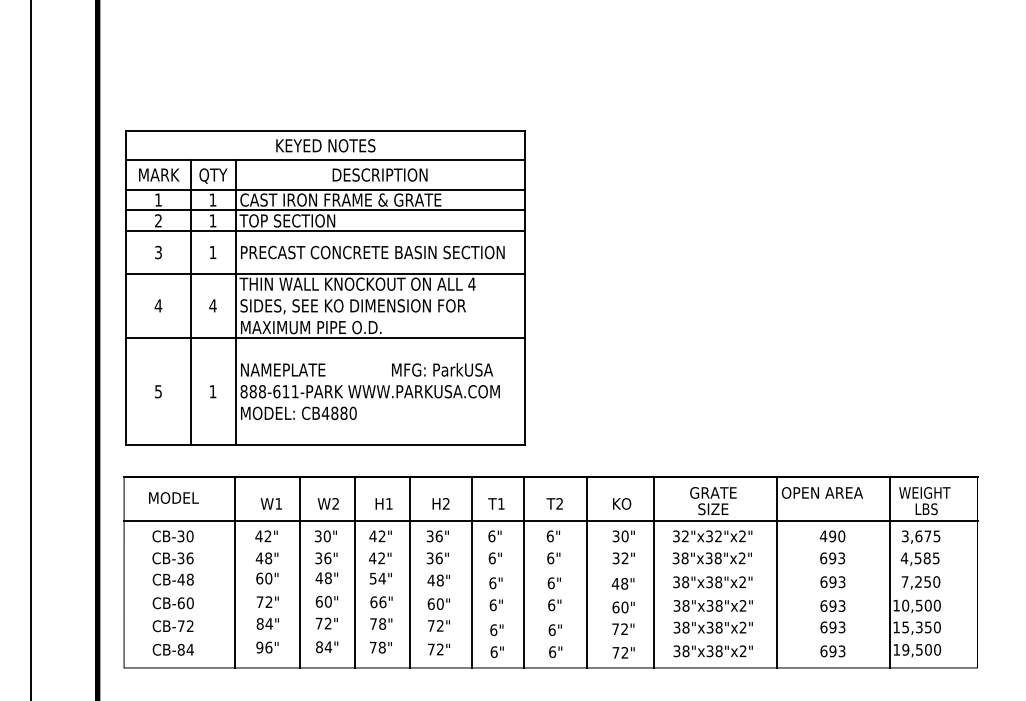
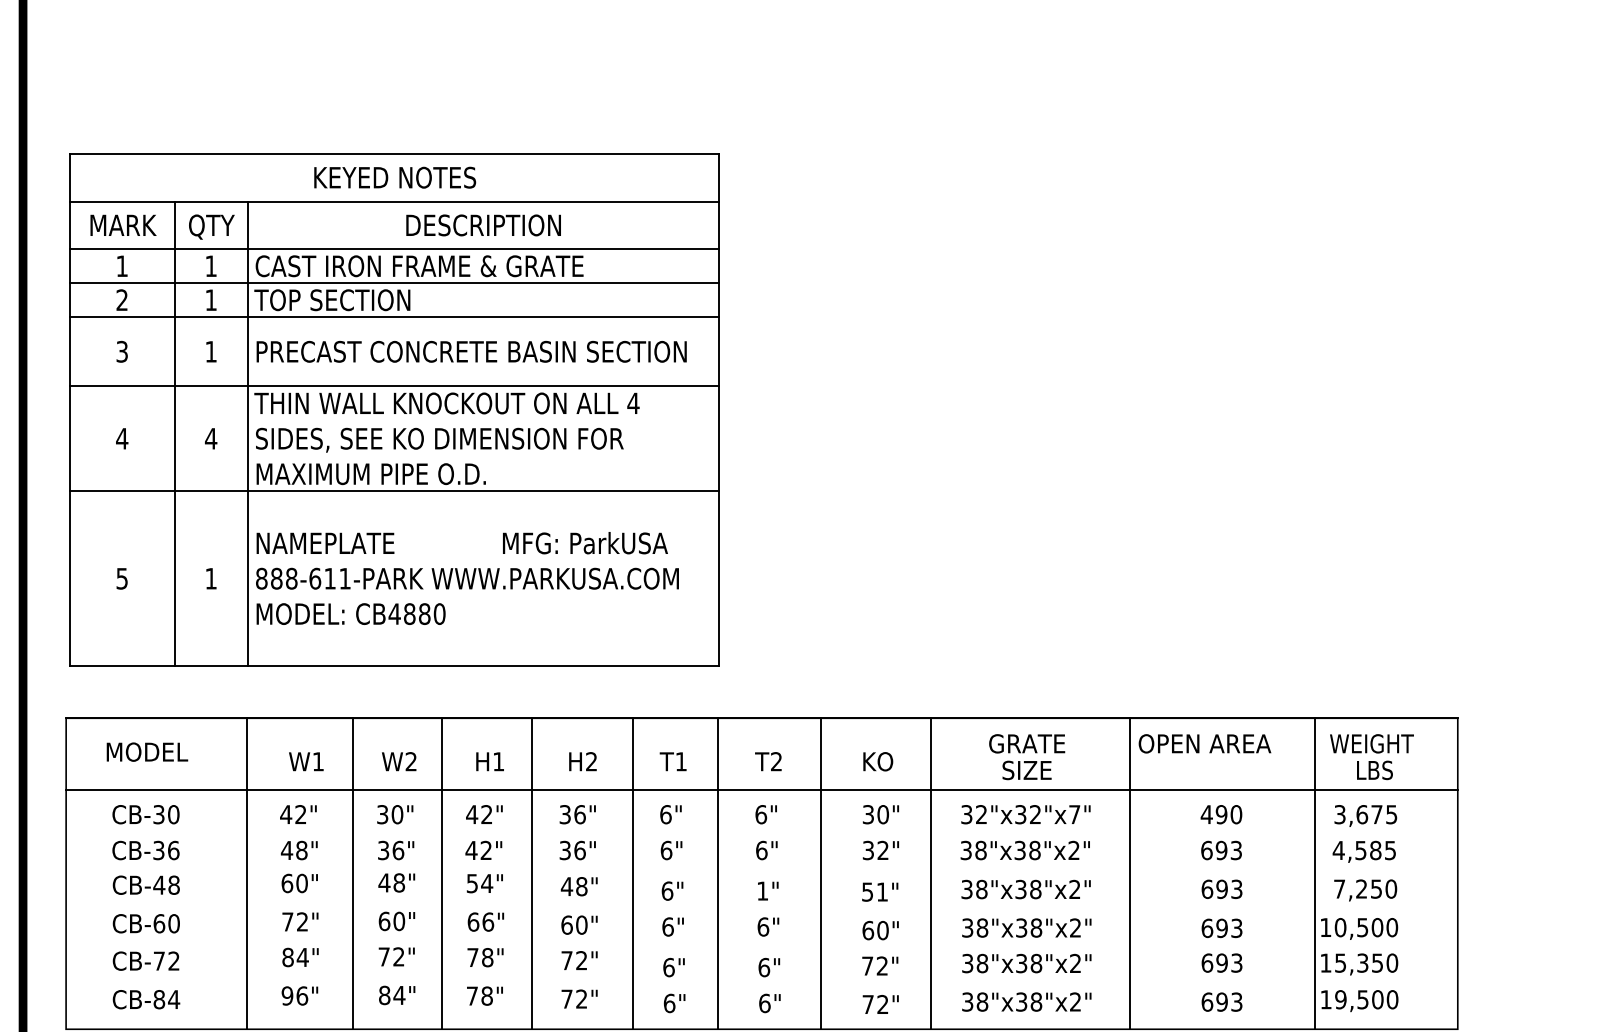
text: (742, 536) -> (1074, 814), 32"x32"x2" -> 32"x32"x7"
text: (550, 583) -> (761, 891), 6" -> 1"
text: (619, 583) -> (873, 891), 48" -> 51"

